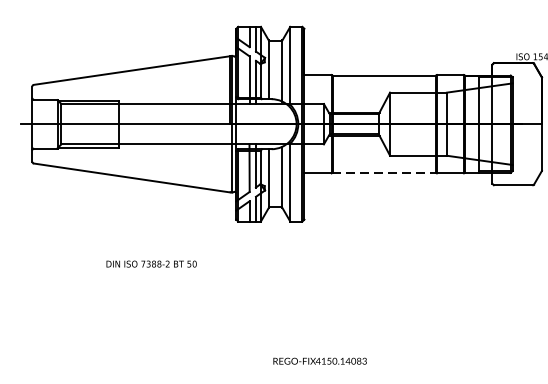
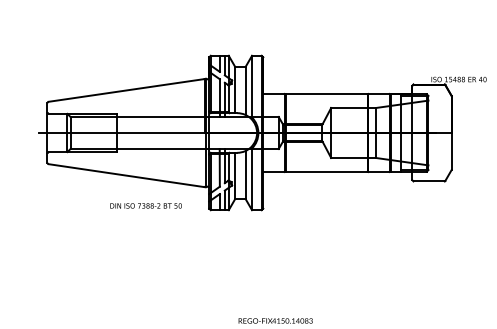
line: (385, 172) -> (327, 171), dashed -> solid
text: (150, 263) -> (145, 205), moved

